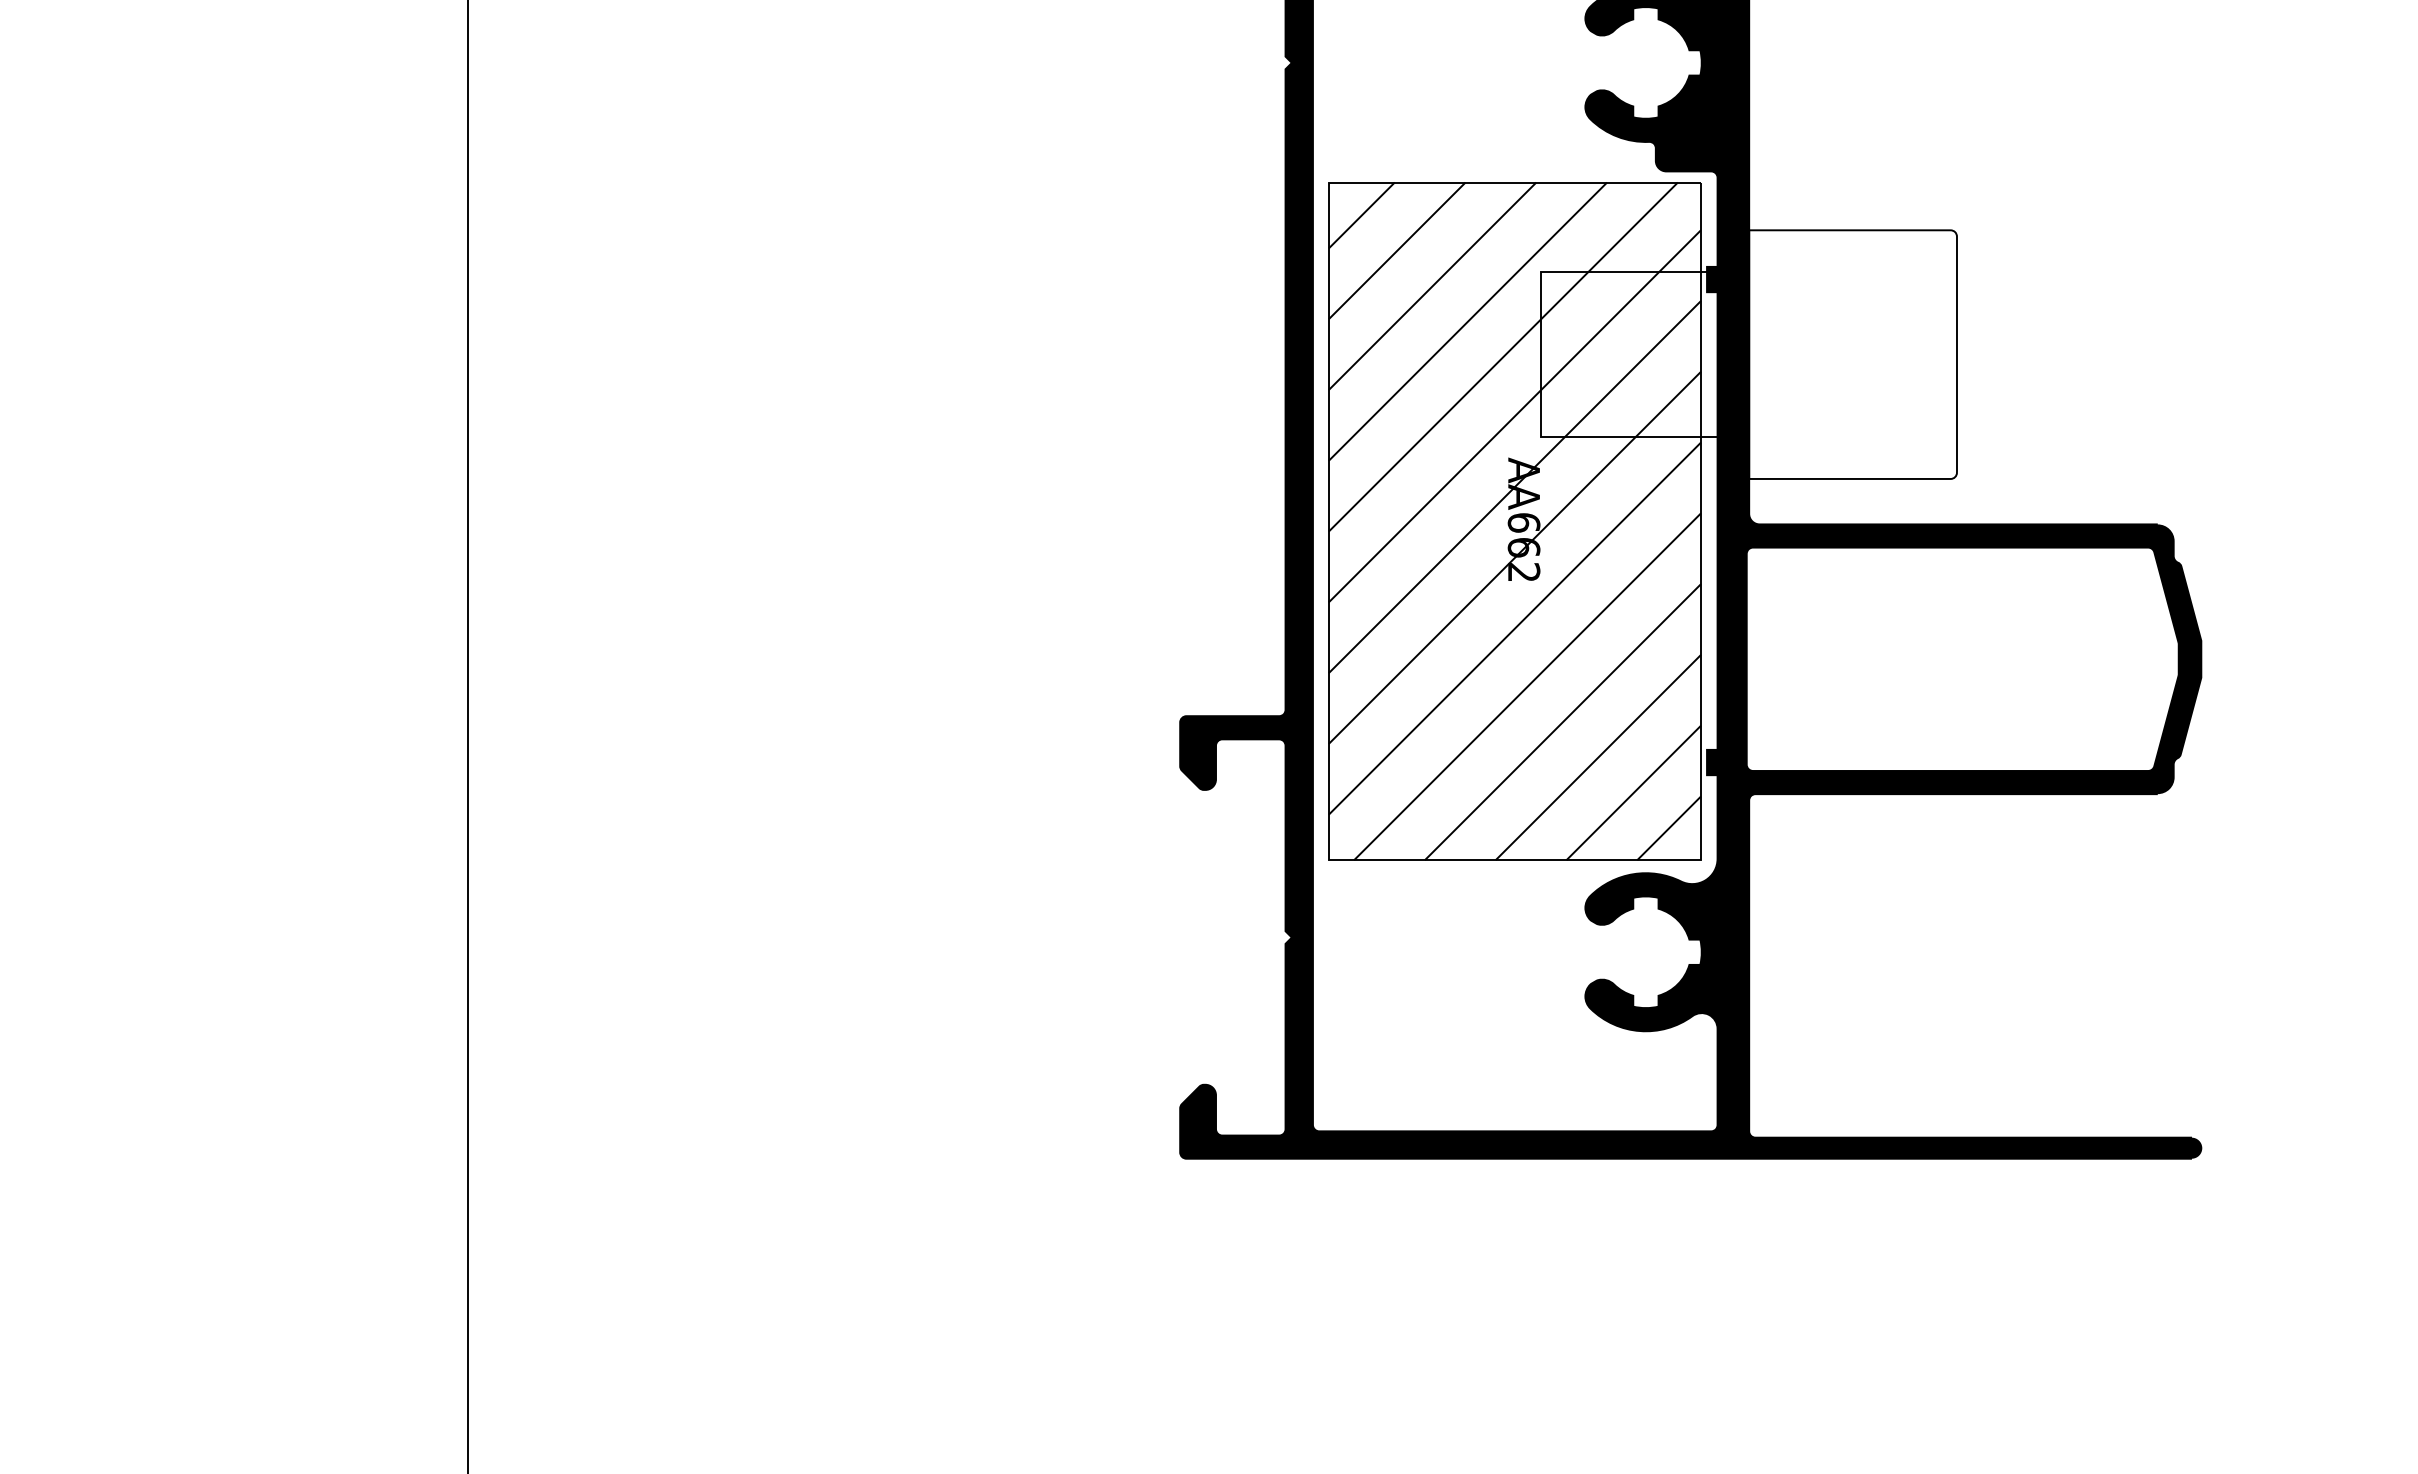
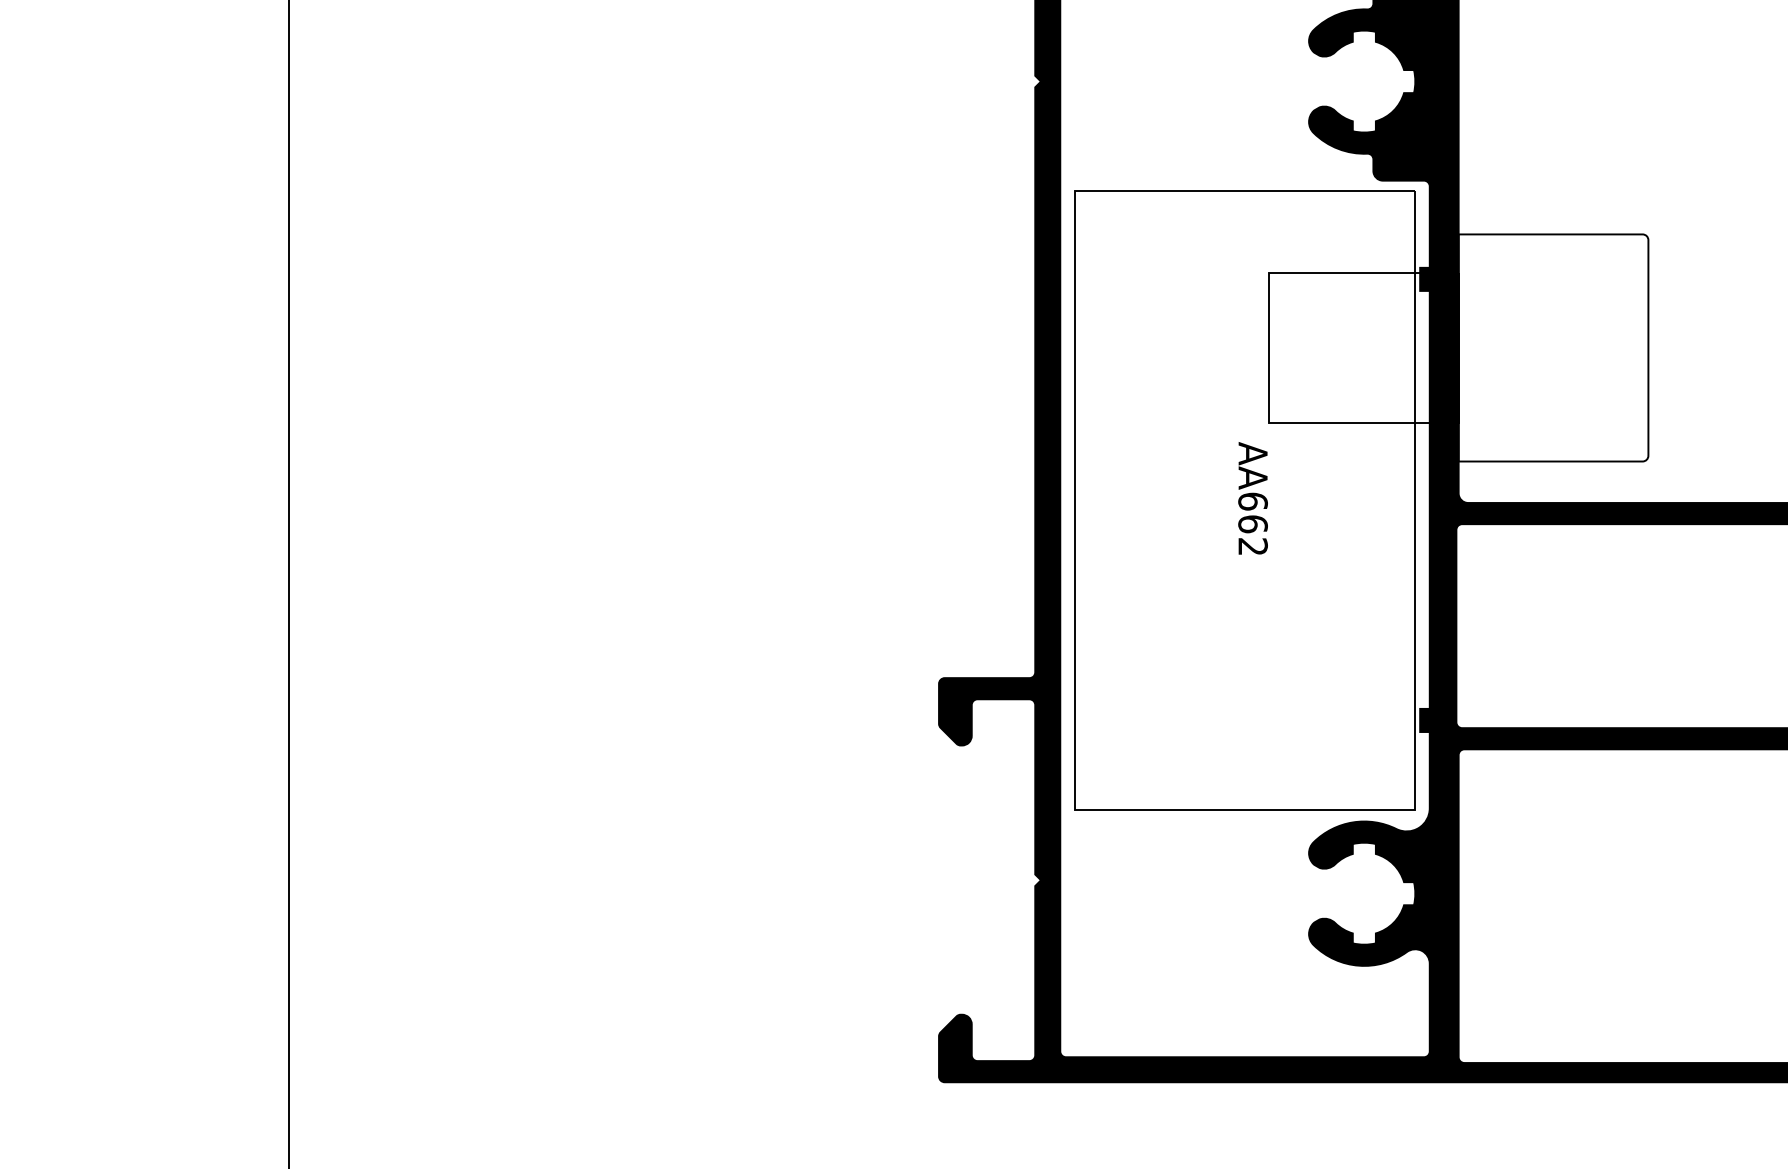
hatch: (1514, 521) -> (1244, 500), removed

